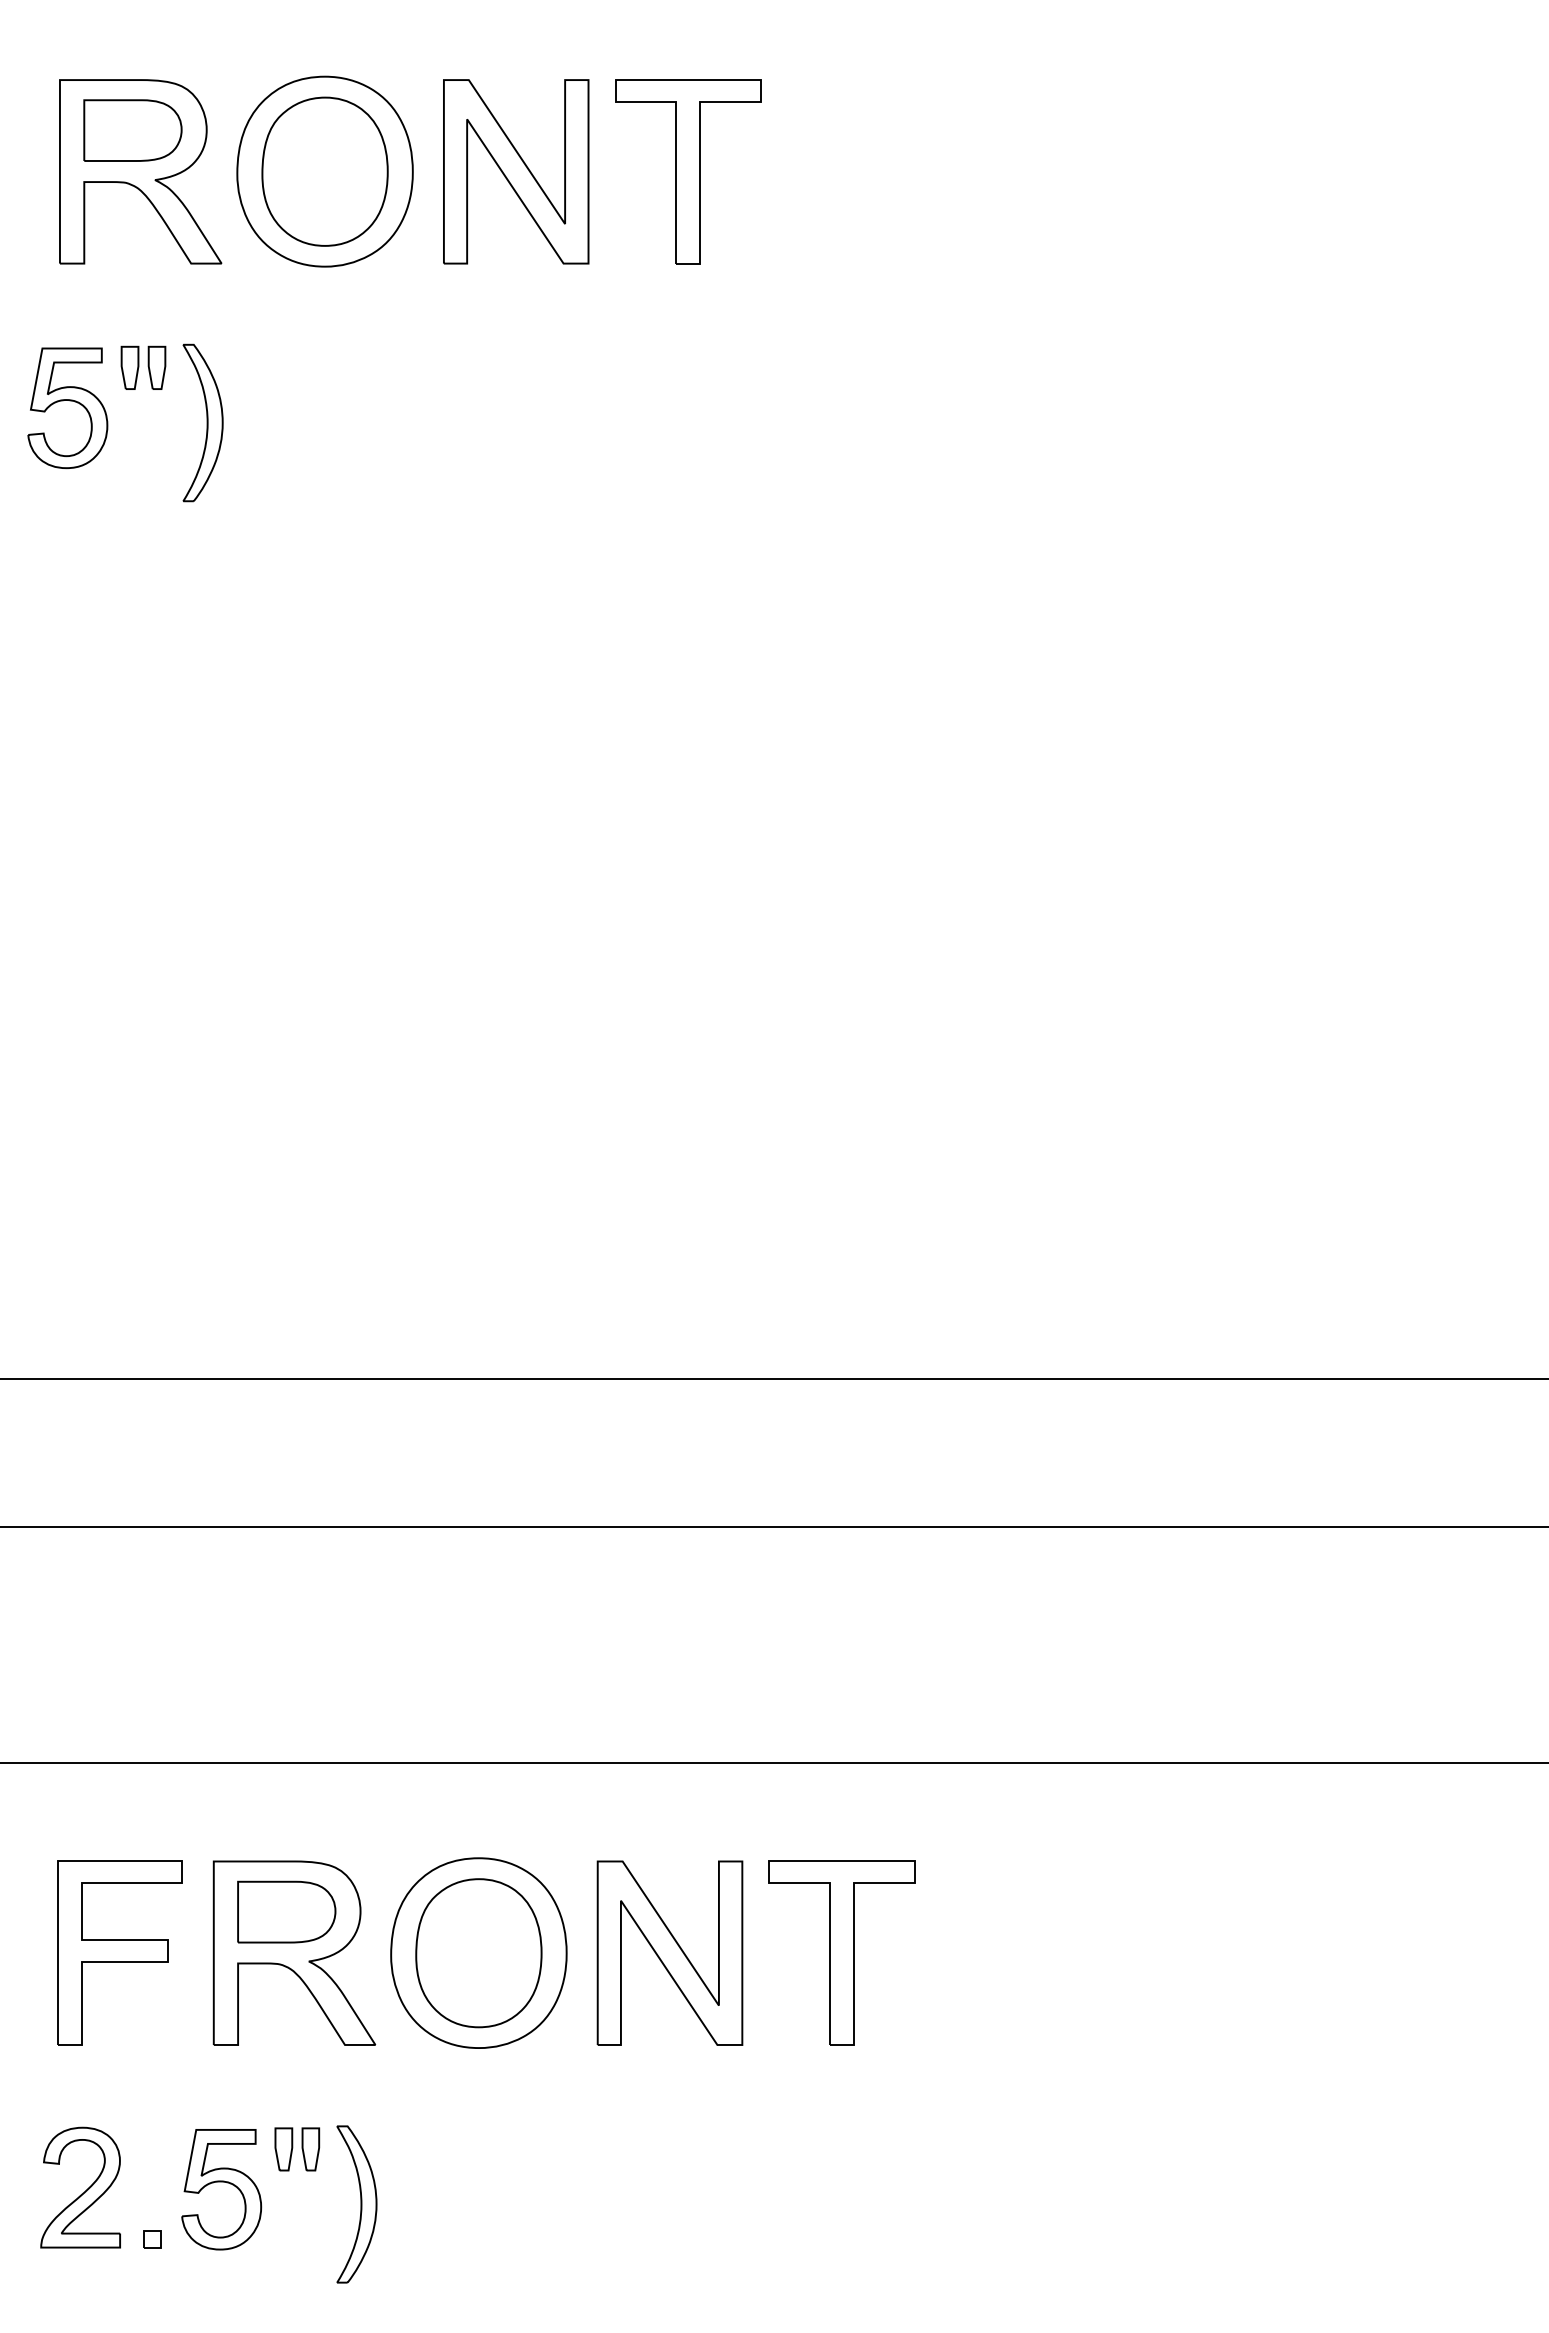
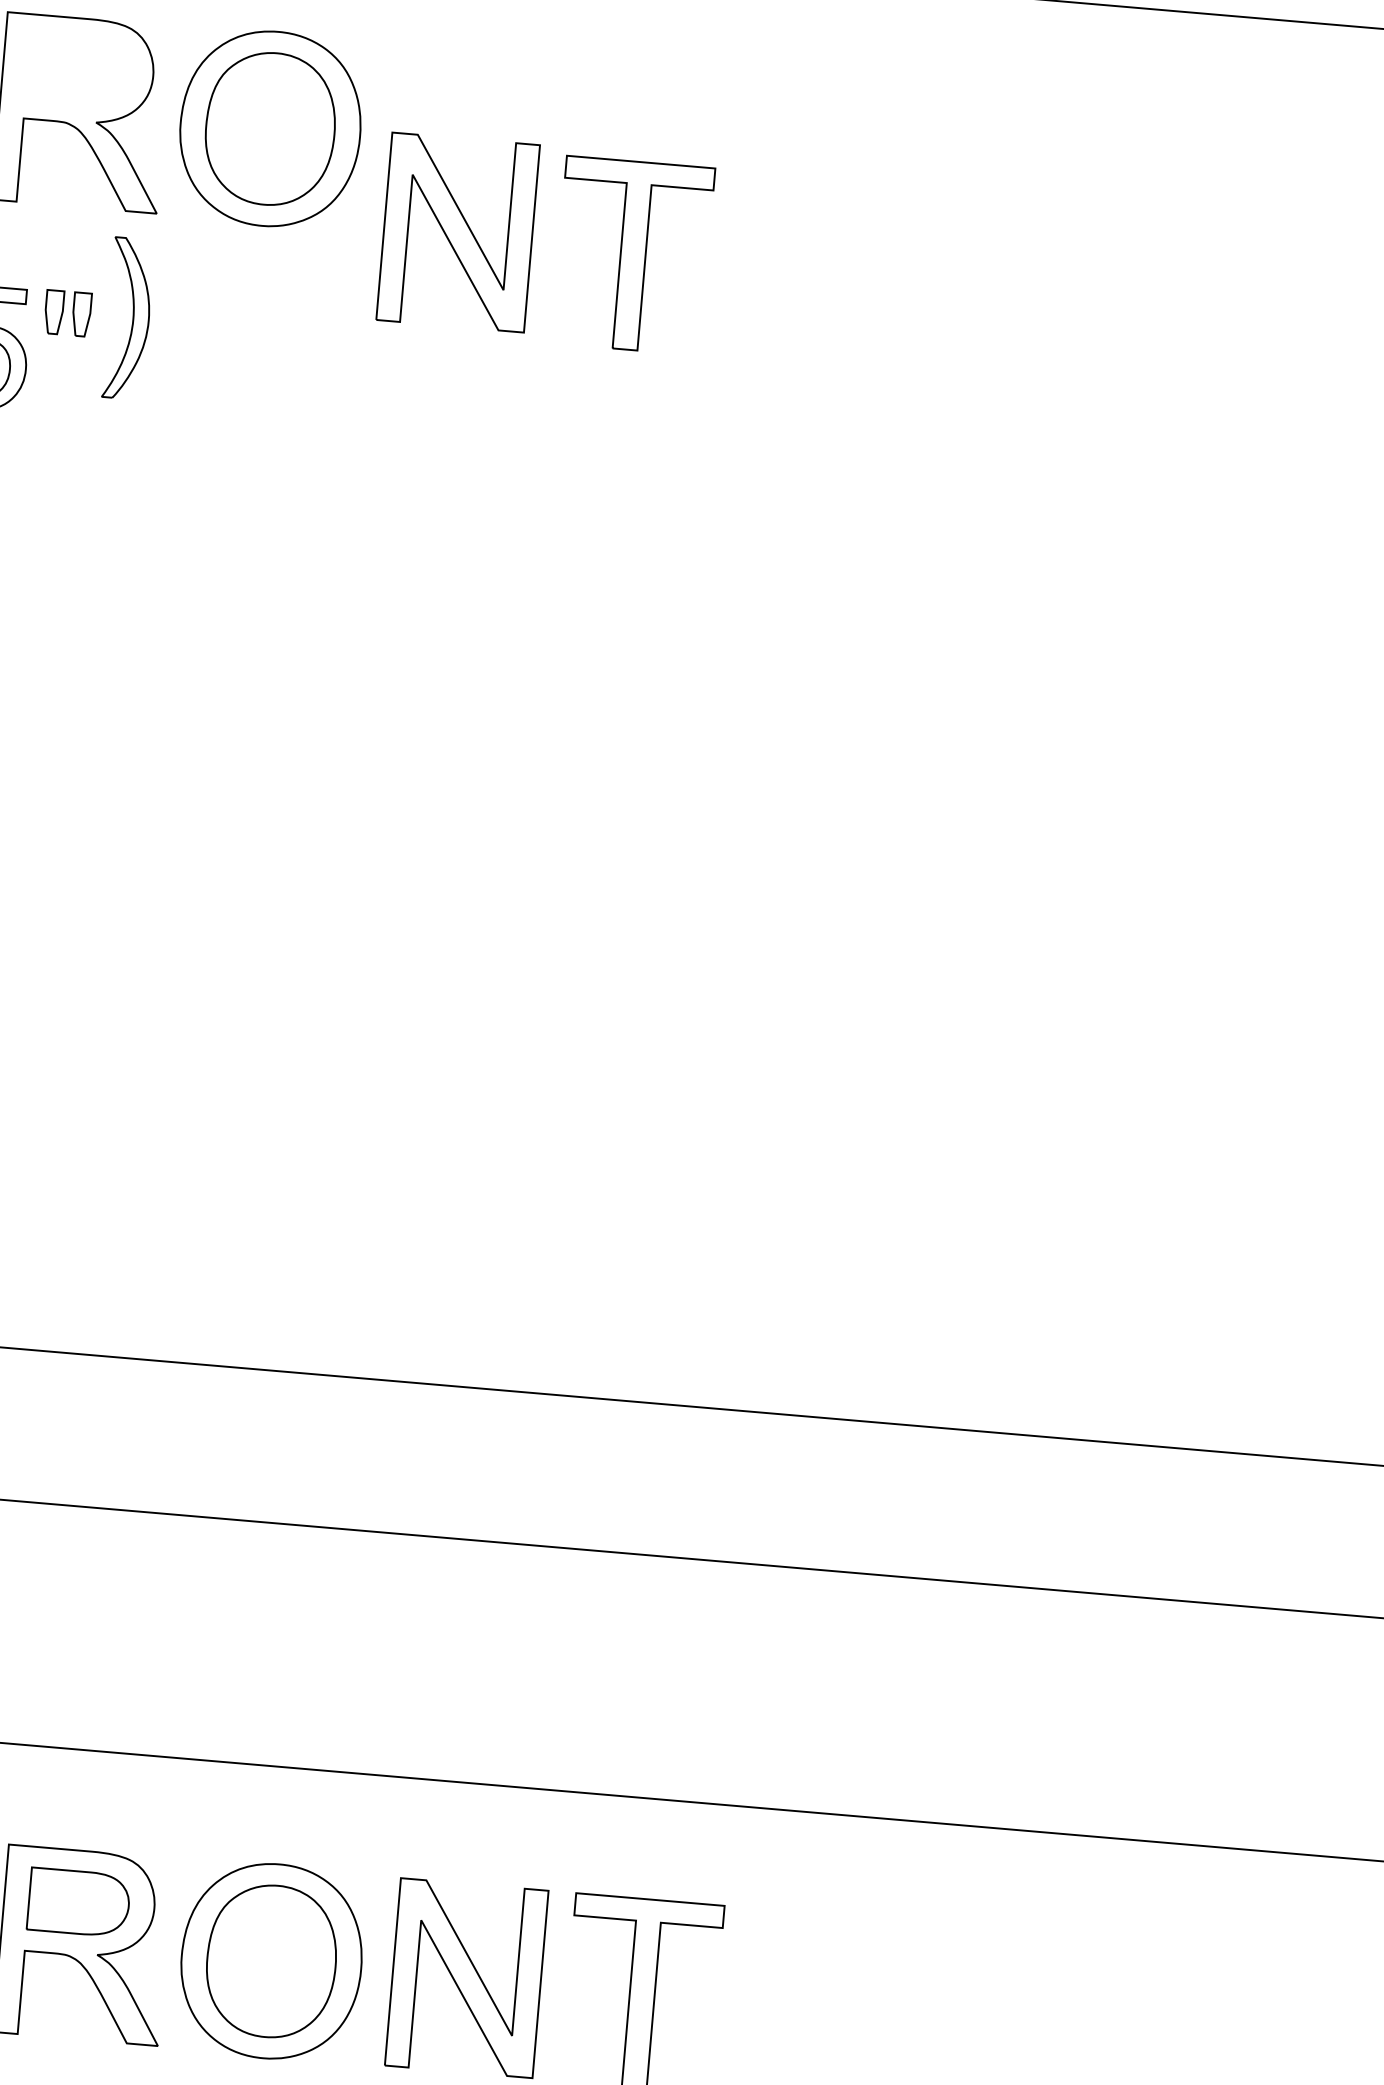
part: (132, 130) -> (77, 70), removed
part: (516, 171) -> (458, 232), moved
part: (688, 171) -> (633, 255), moved
part: (202, 422) -> (128, 318), moved

